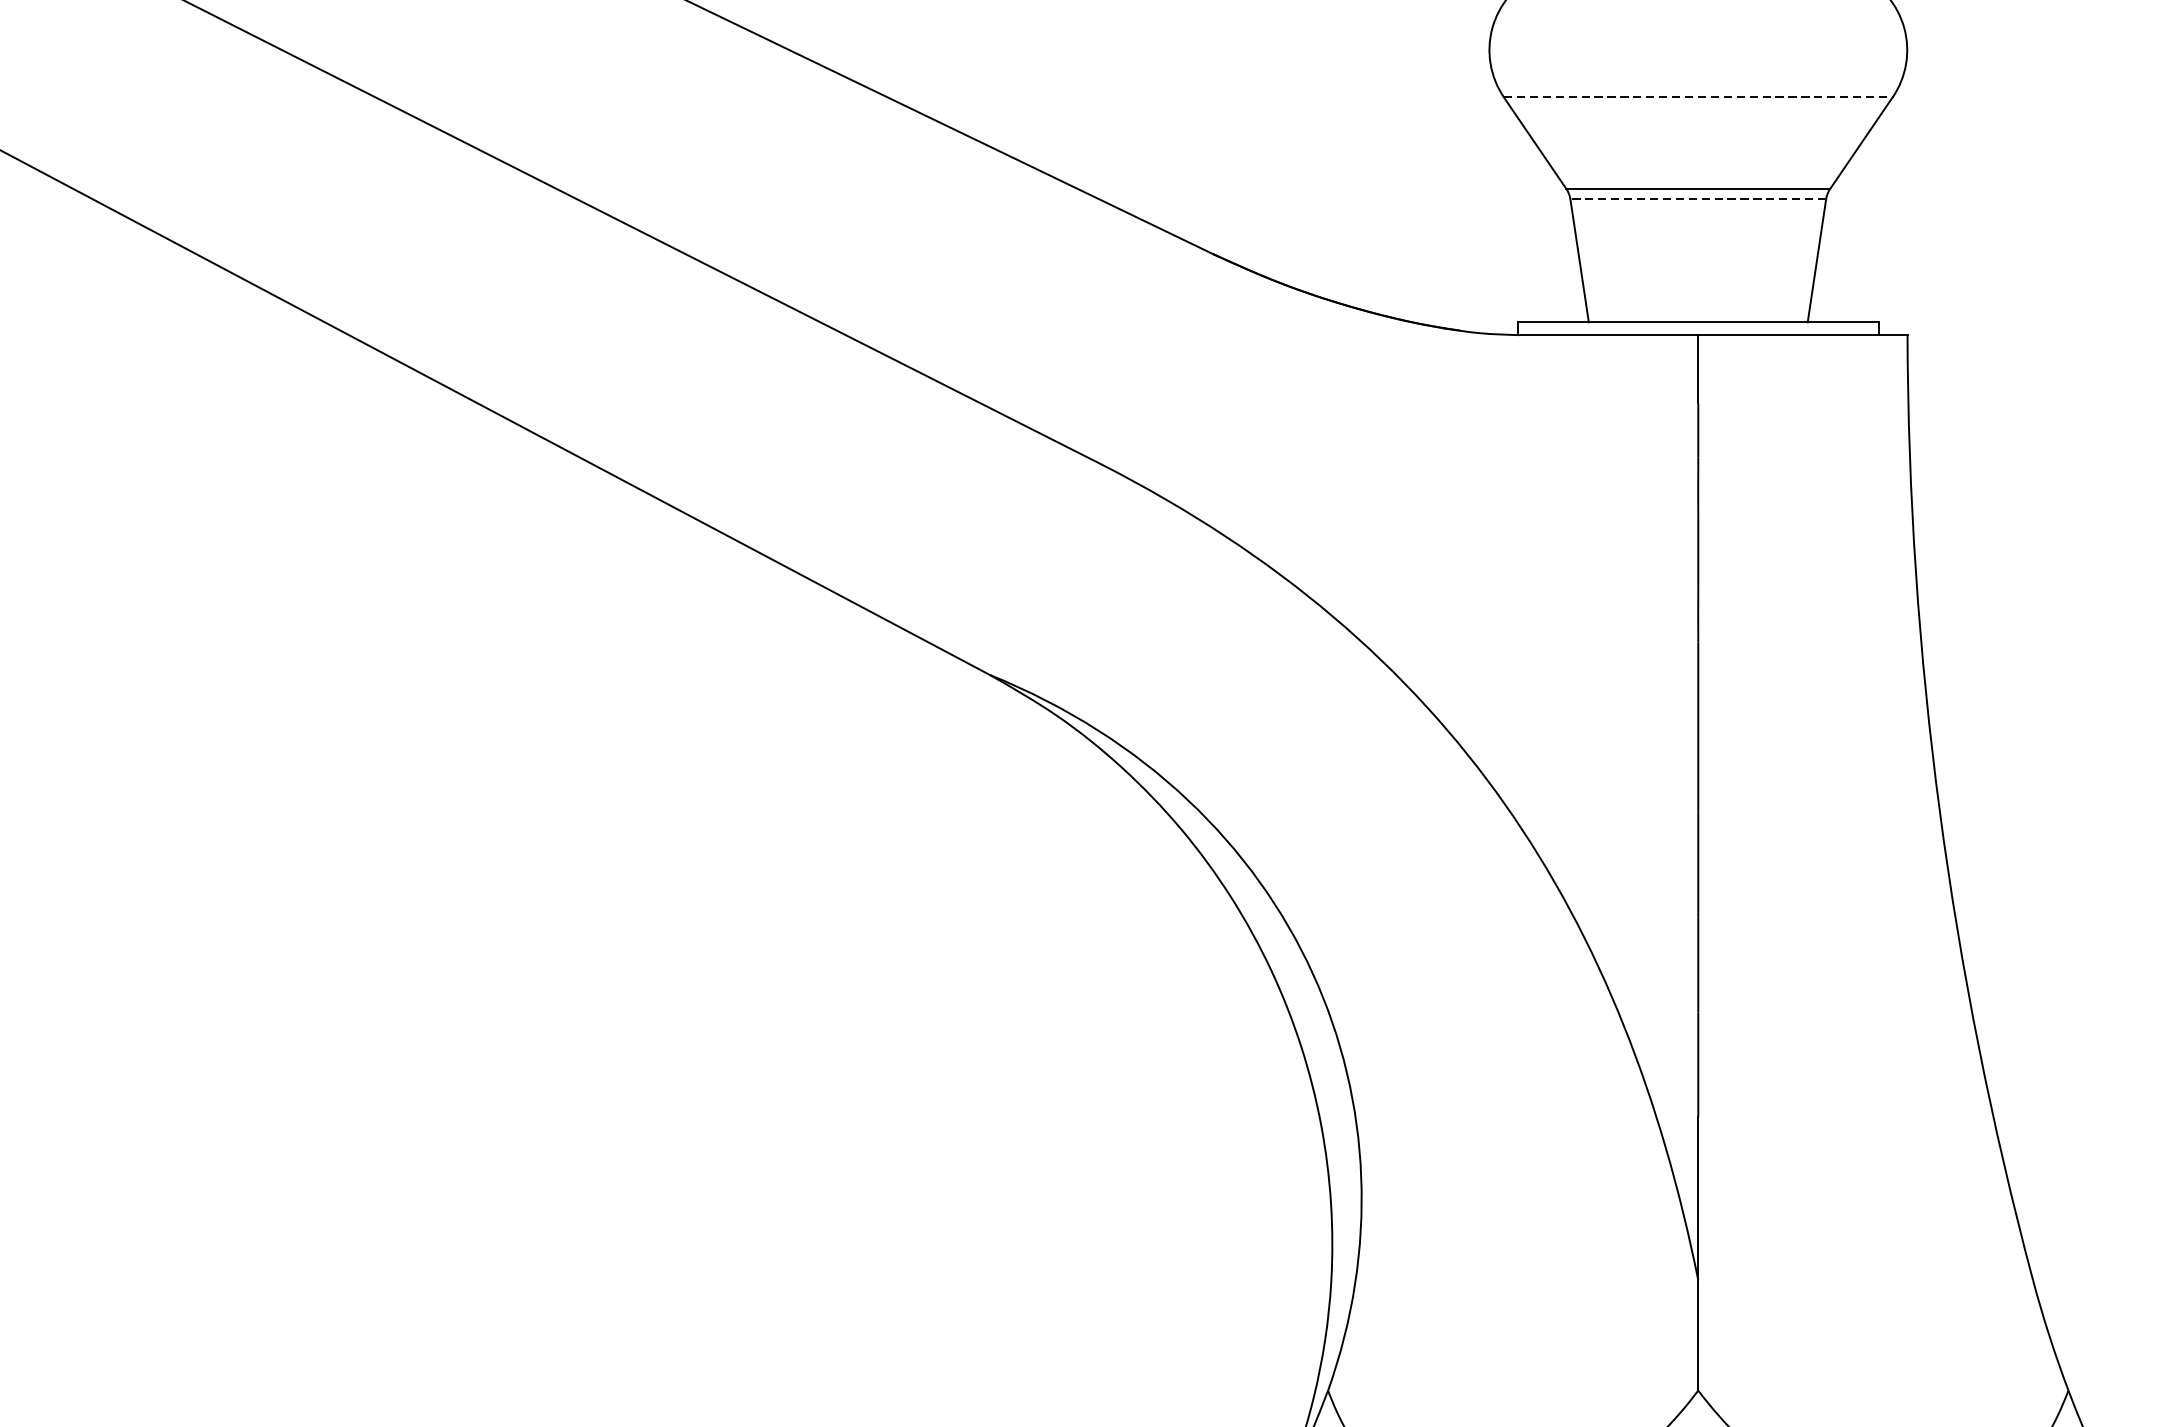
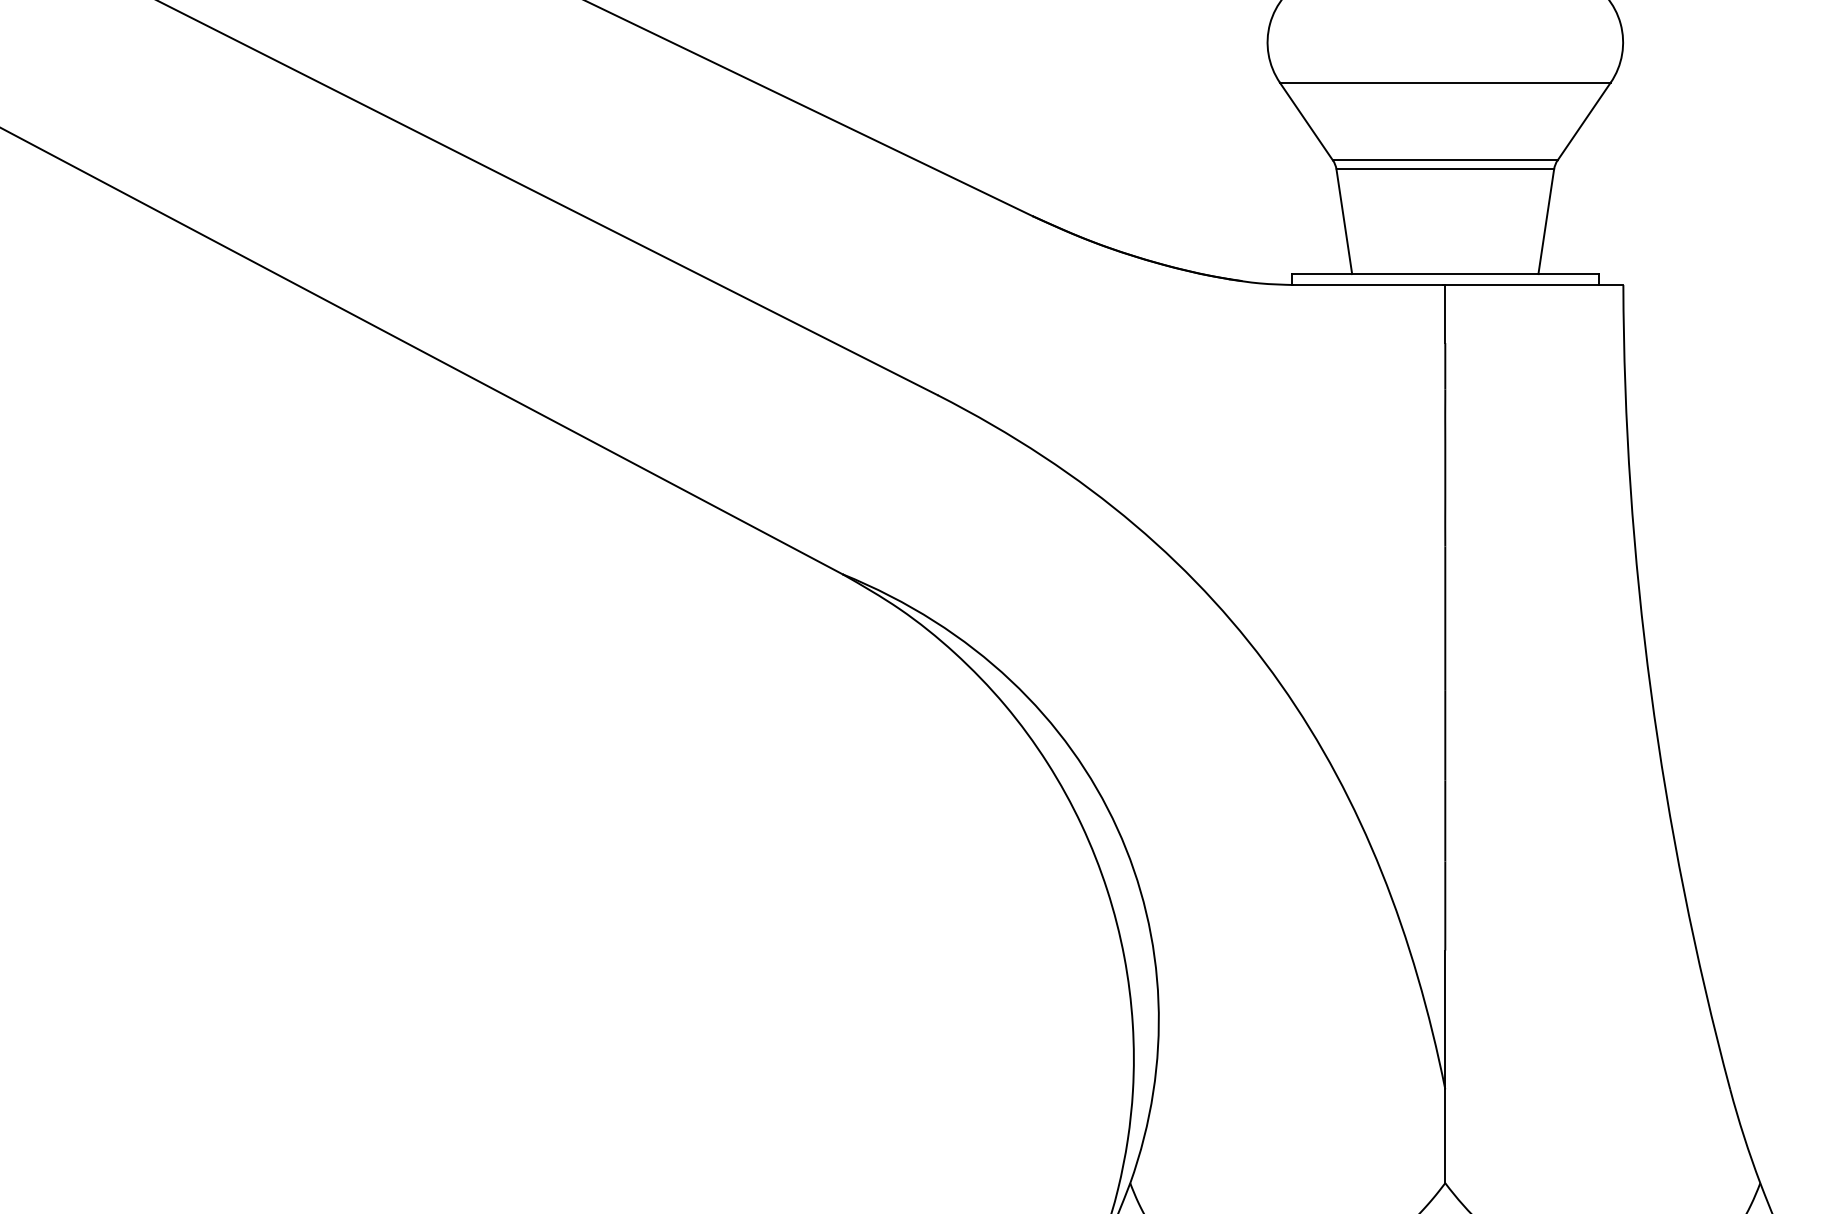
line: (1698, 97) -> (1445, 82), dashed -> solid
line: (1698, 199) -> (1445, 169), dashed -> solid

